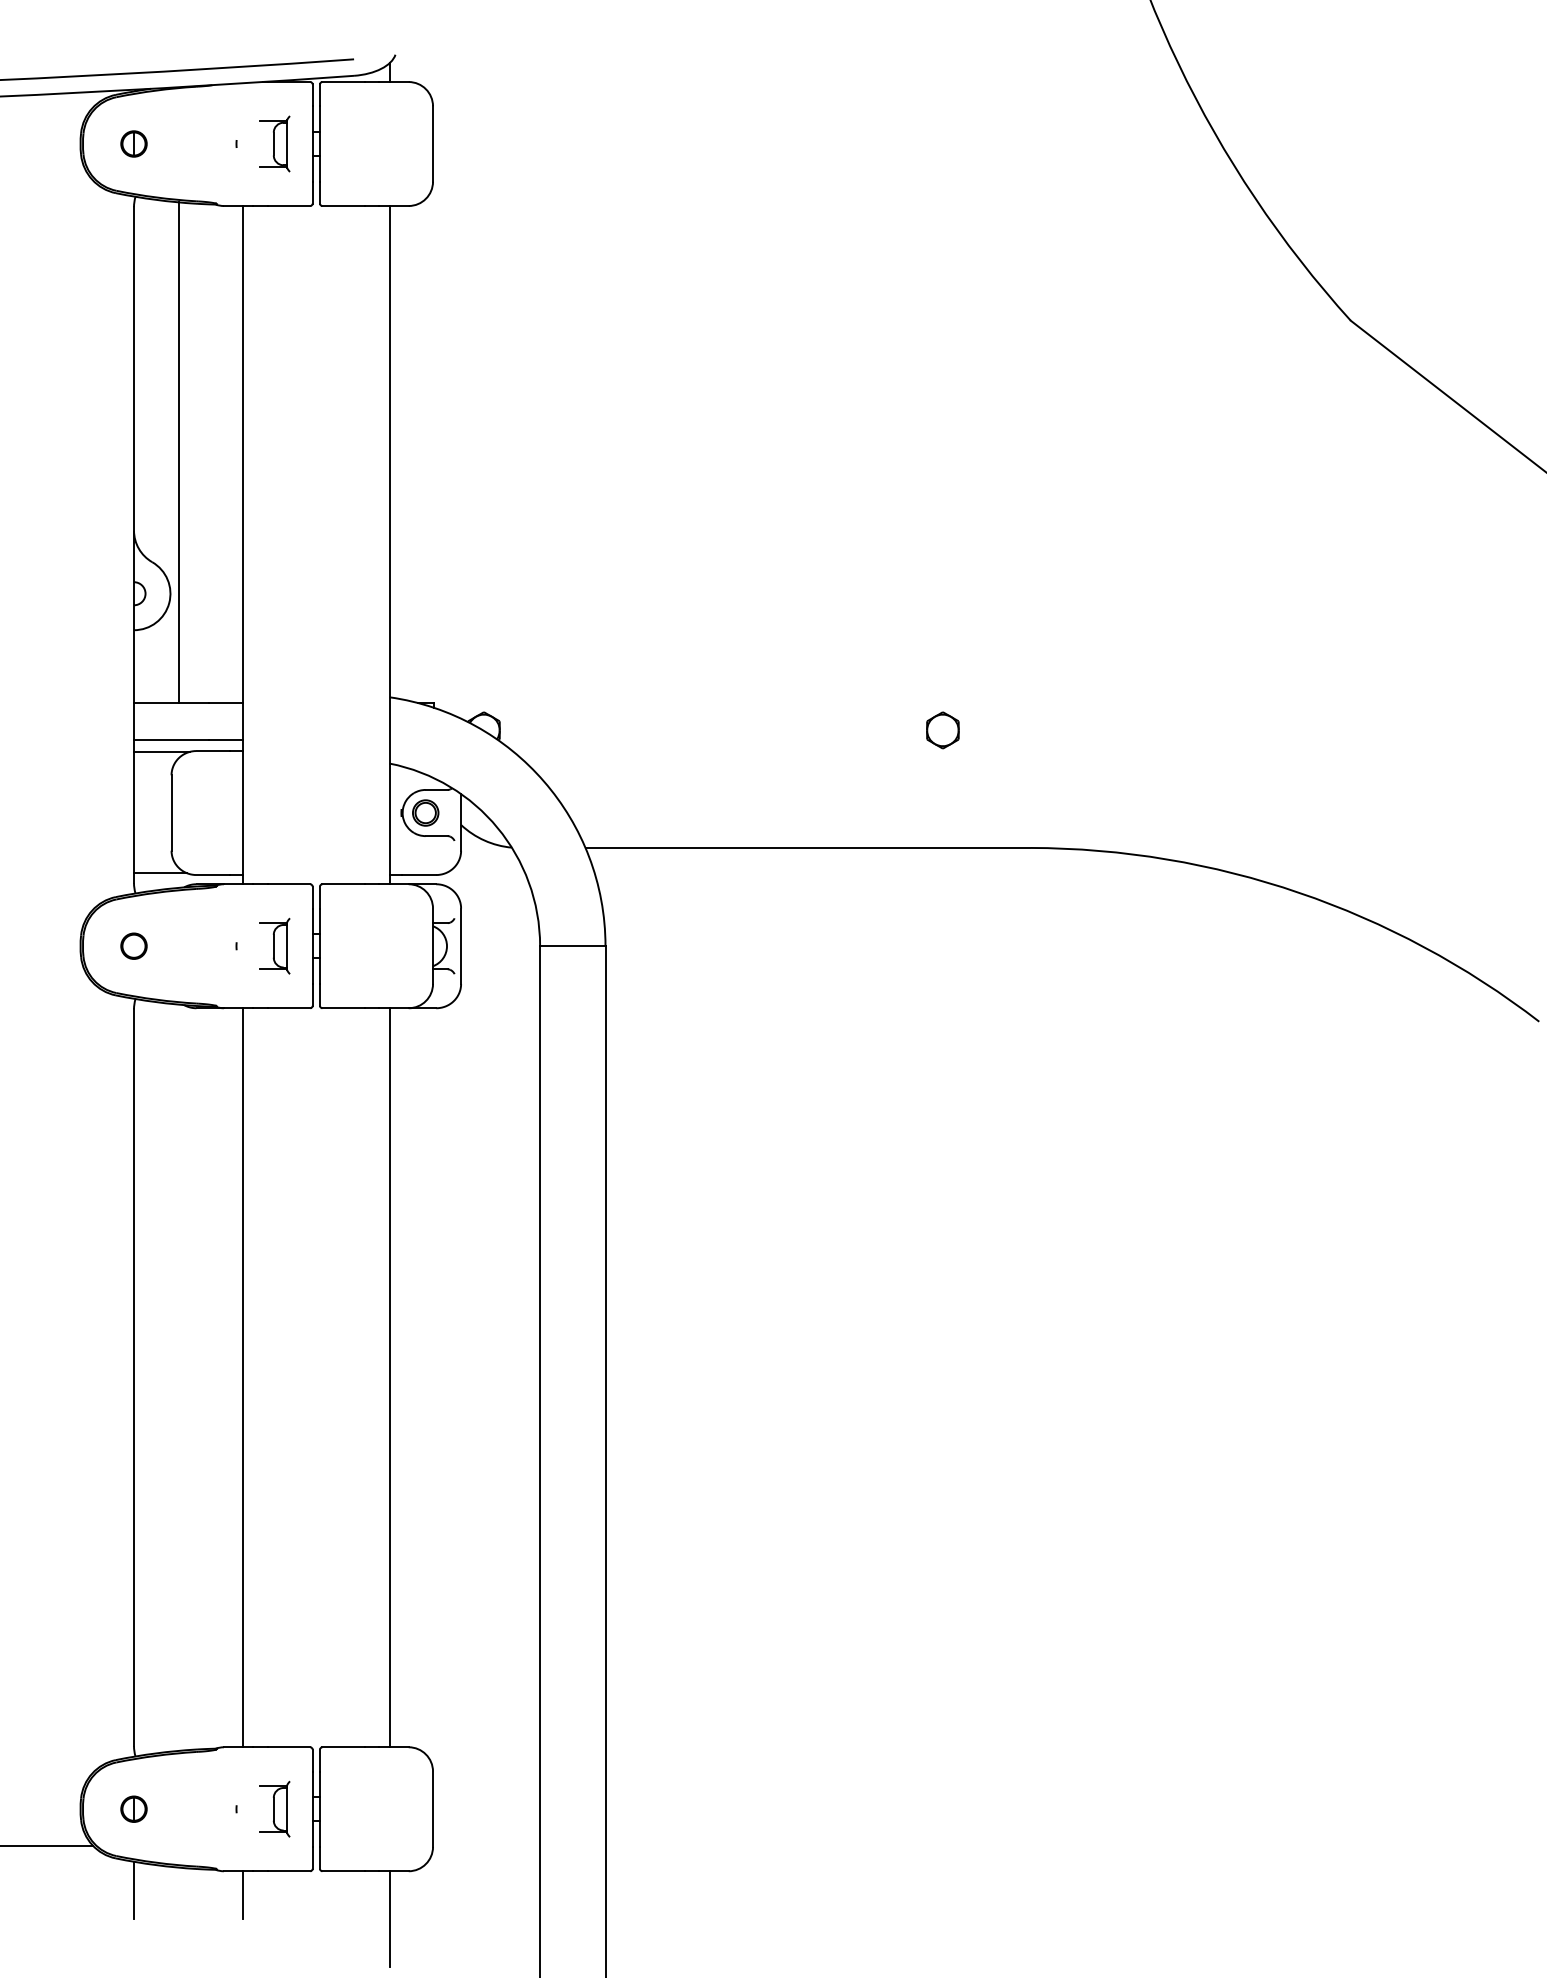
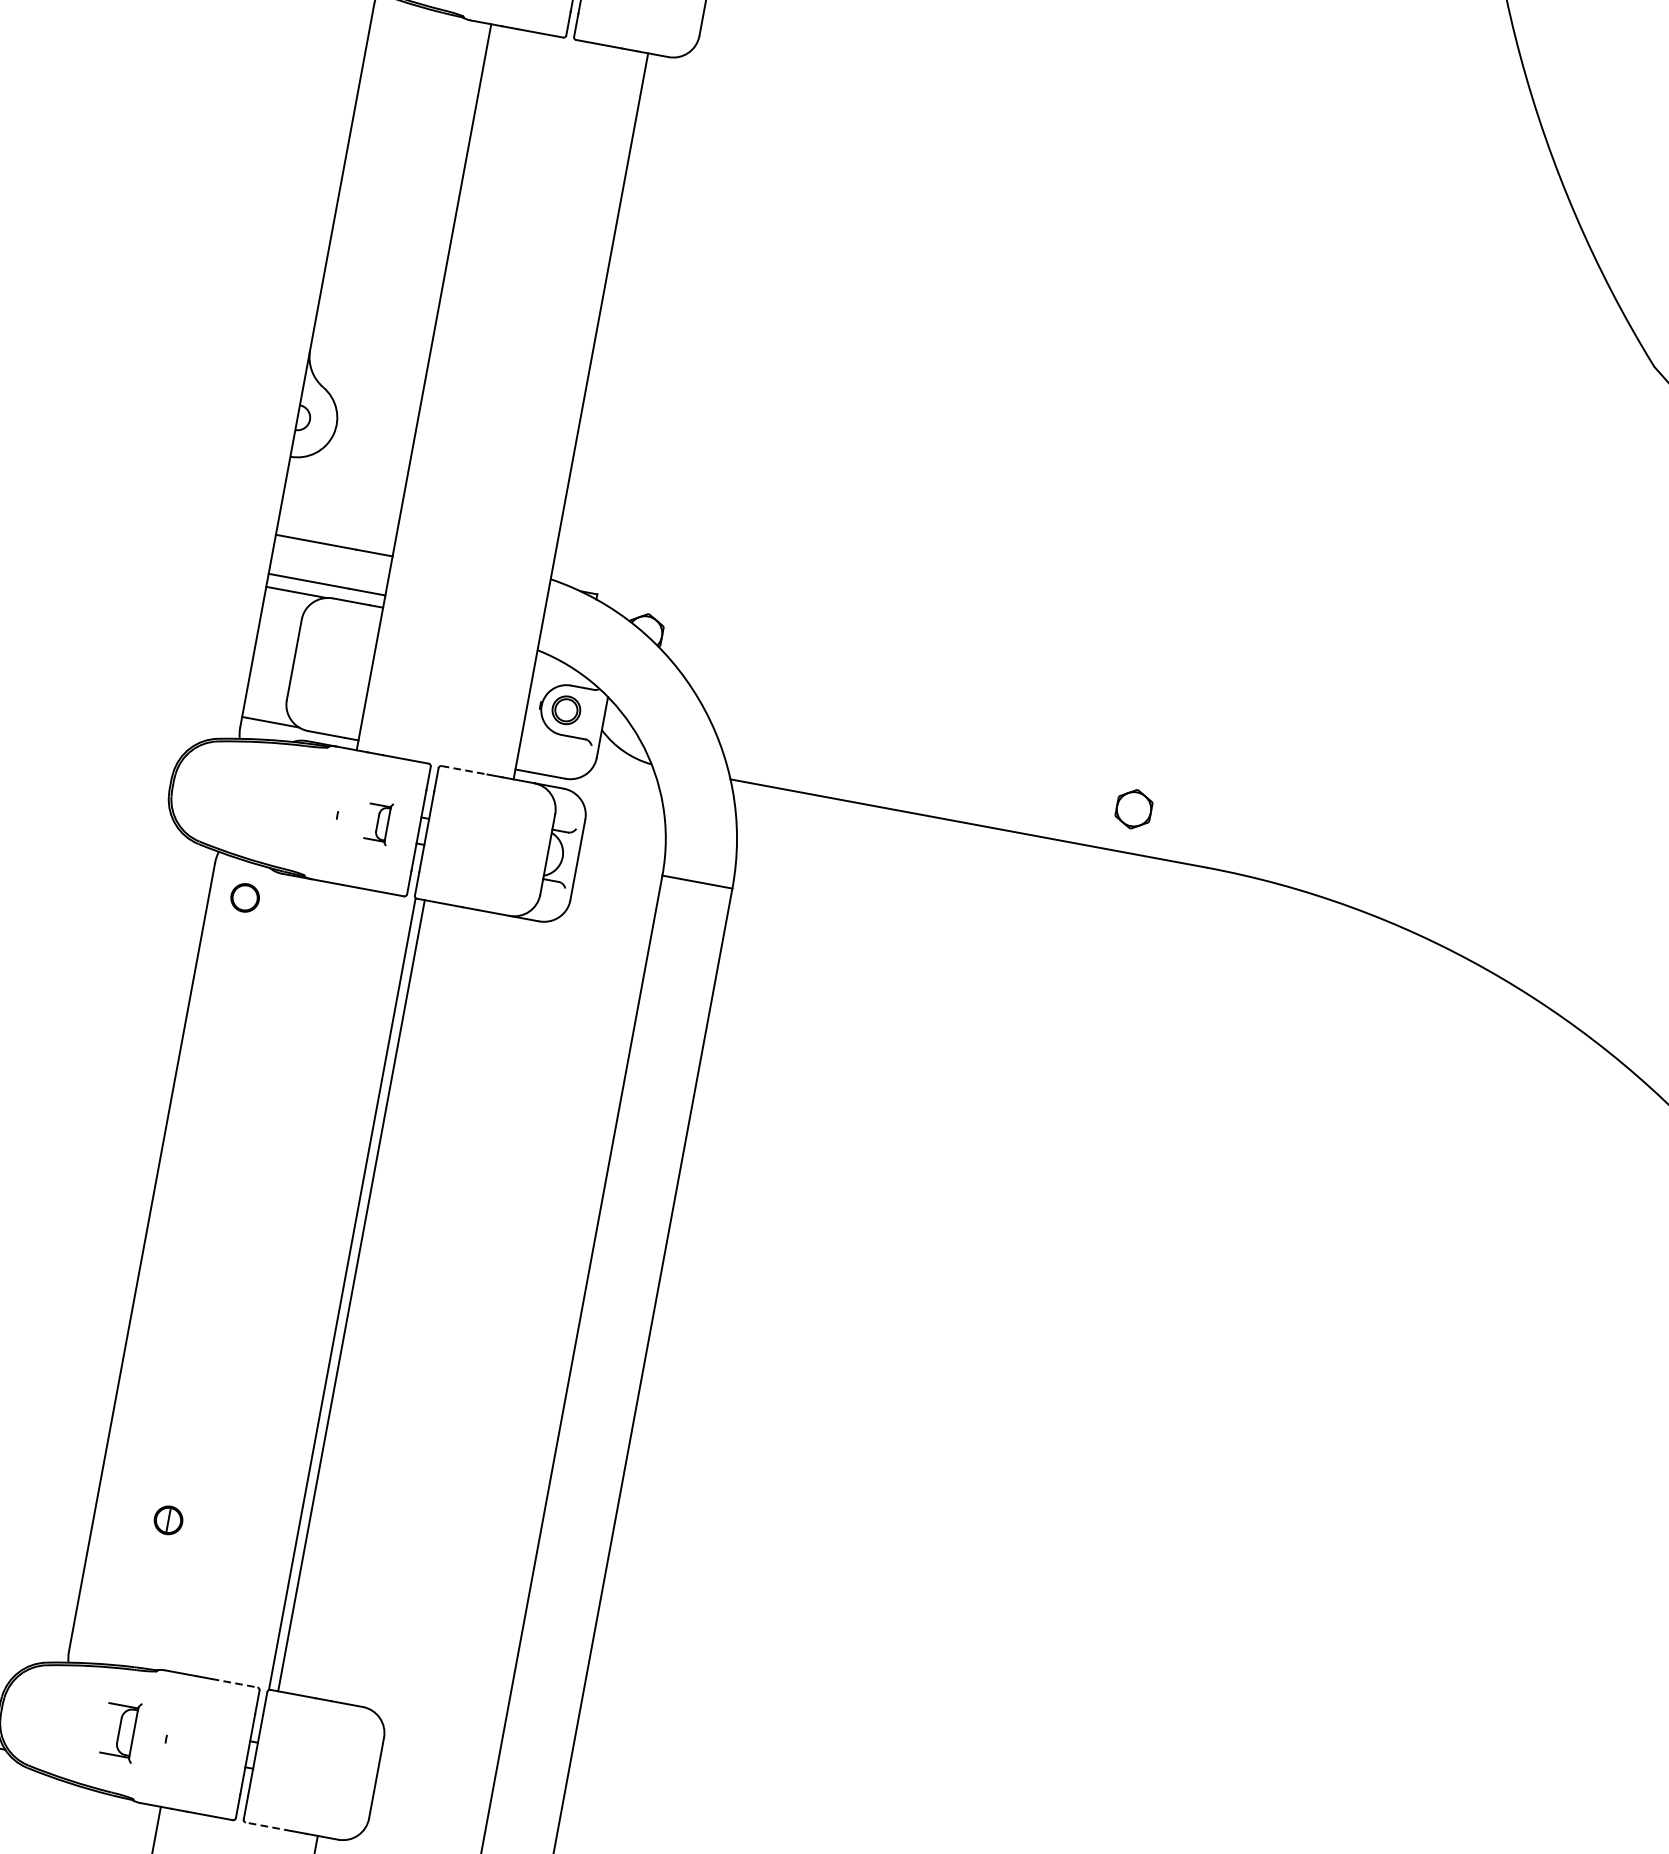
line: (178, 452) -> (373, 275), removed
part: (942, 730) -> (1133, 809), moved
line: (344, 884) -> (465, 770), solid -> dashed
circle: (133, 945) -> (244, 897), moved
part: (274, 945) -> (378, 822), size x0.7
line: (243, 1377) -> (342, 1293), moved
line: (389, 1377) -> (351, 1295), moved
line: (289, 1747) -> (235, 1683), solid -> dashed
part: (133, 1808) -> (168, 1519), moved
part: (274, 1808) -> (120, 1729), moved
line: (343, 1871) -> (268, 1827), solid -> dashed
line: (134, 1889) -> (41, 1804), removed

